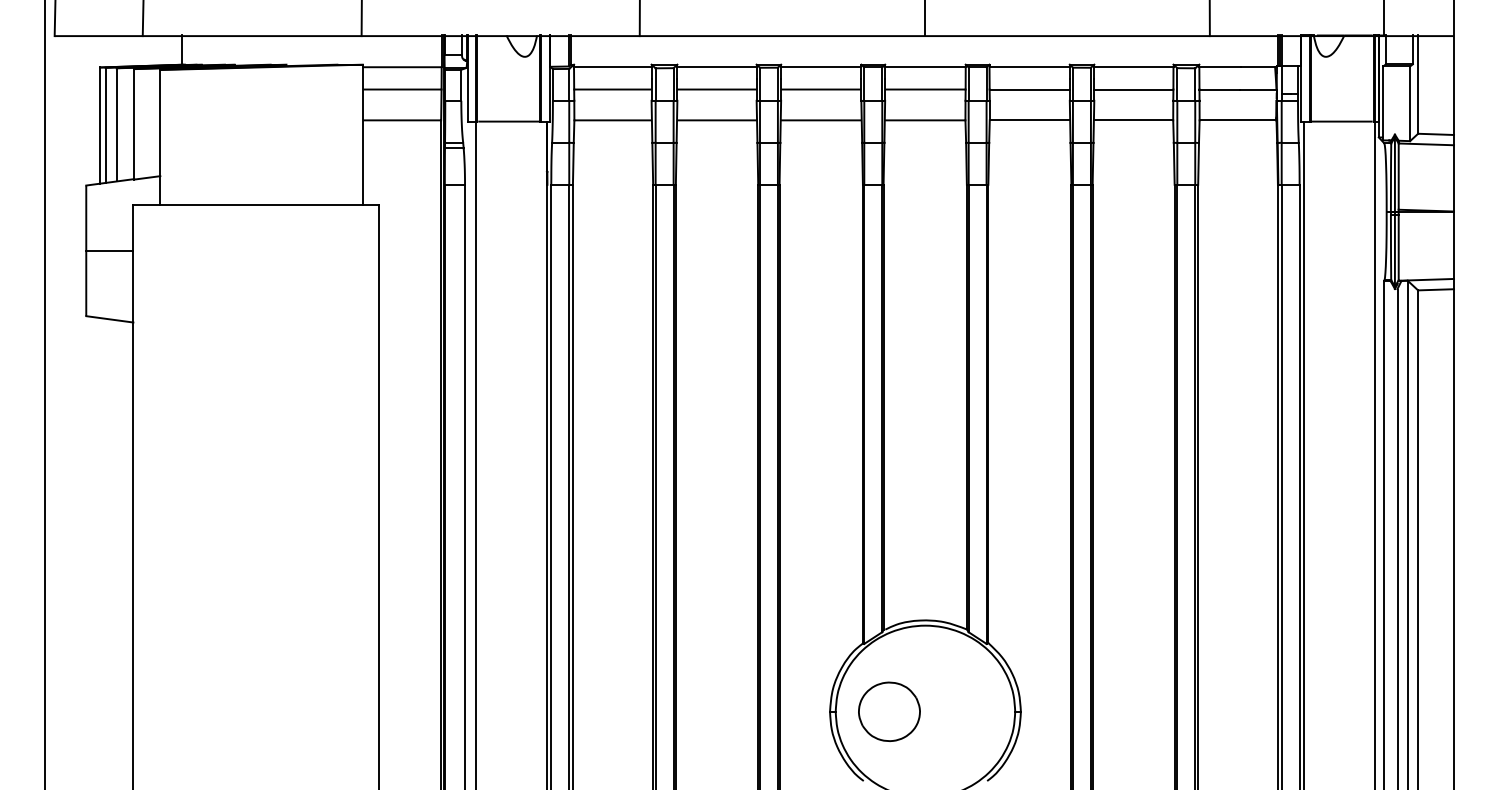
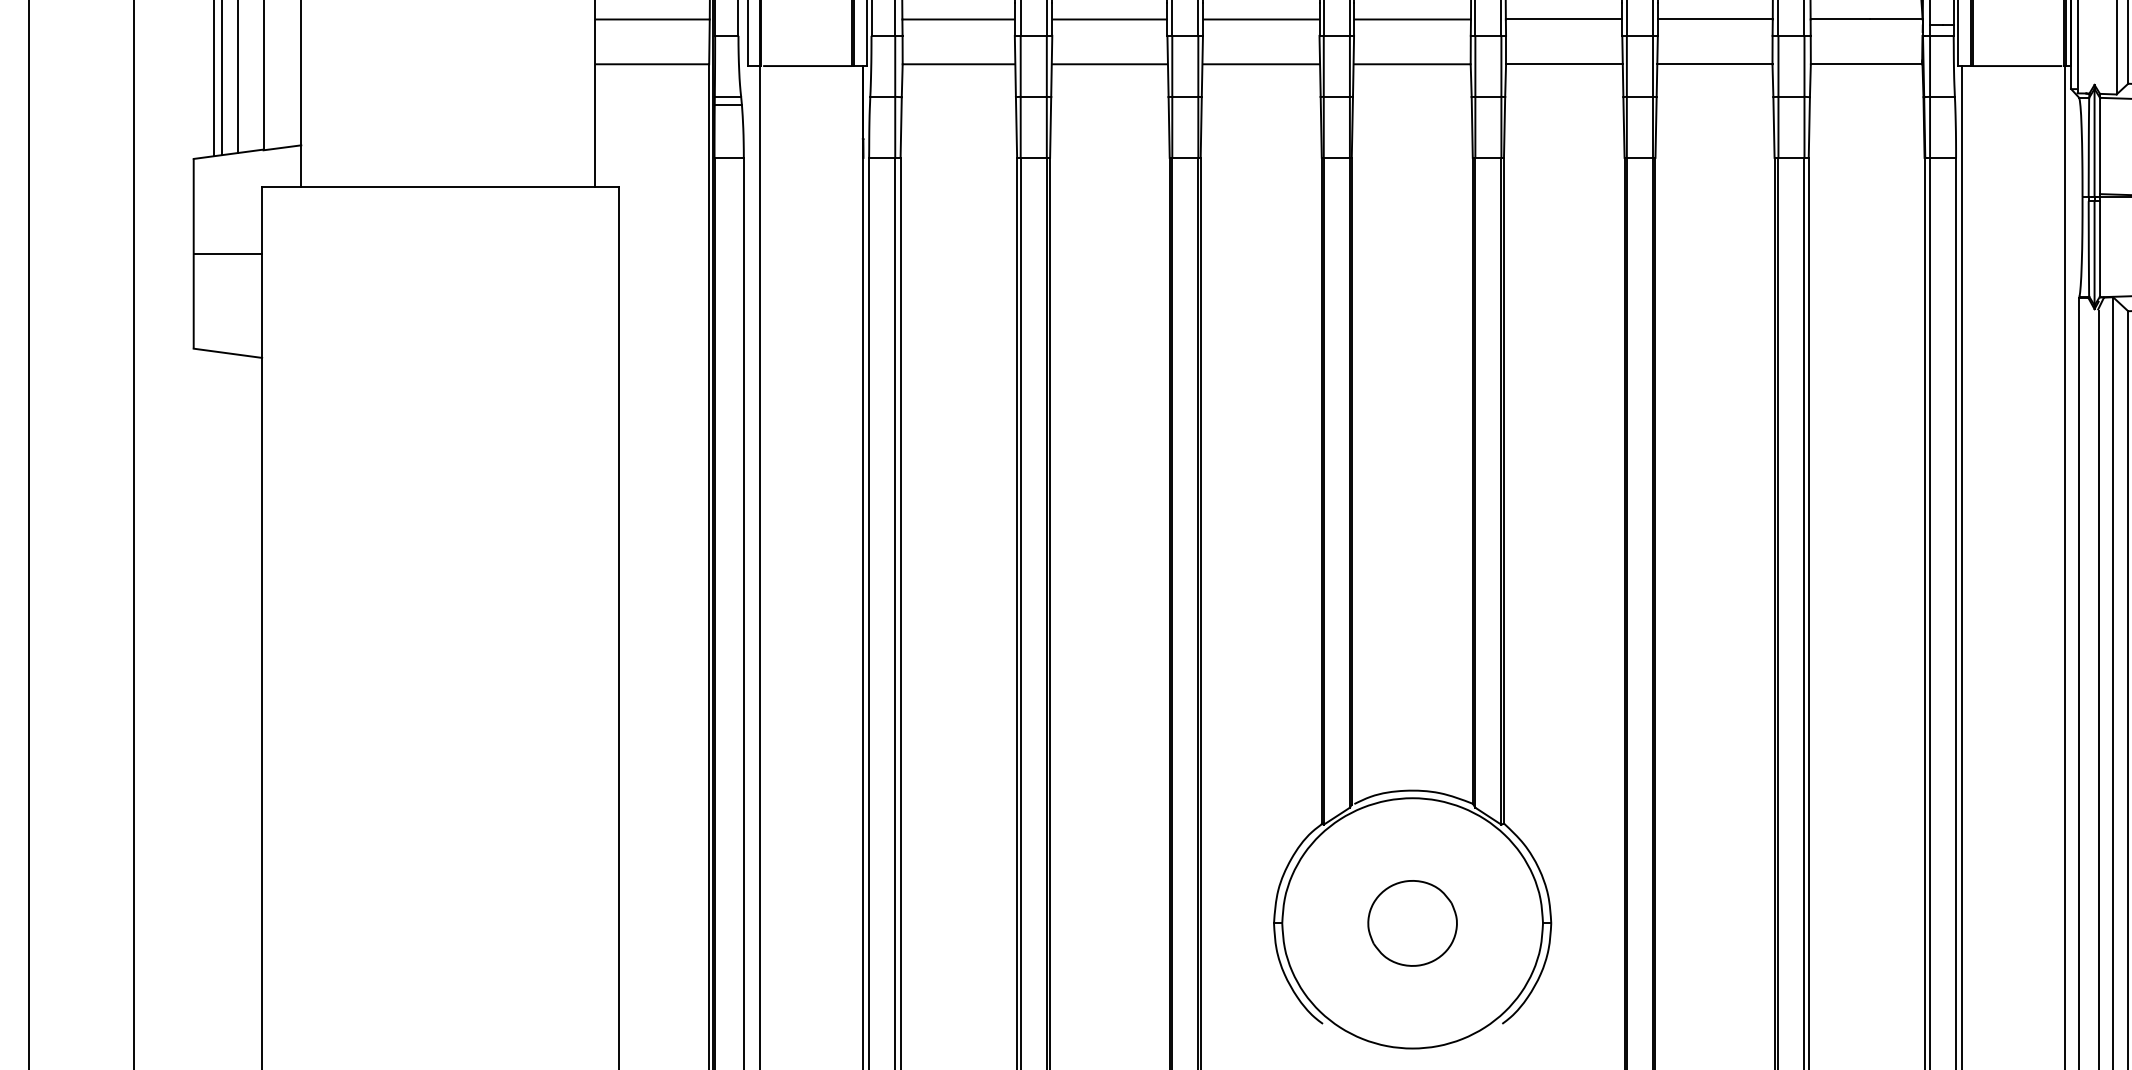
part: (889, 711) -> (1412, 922), moved

